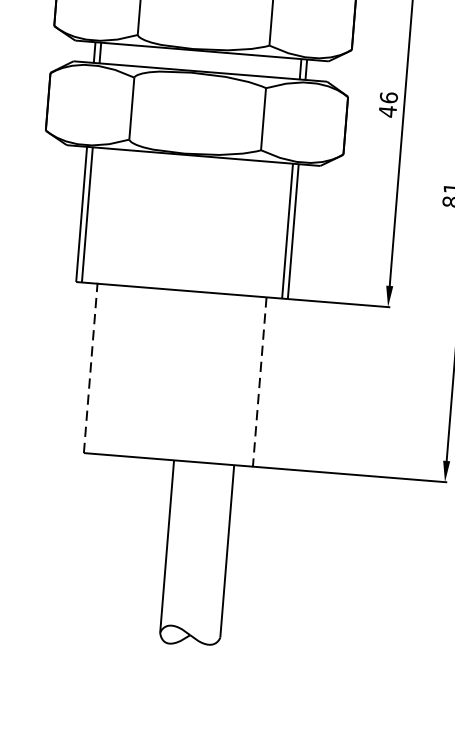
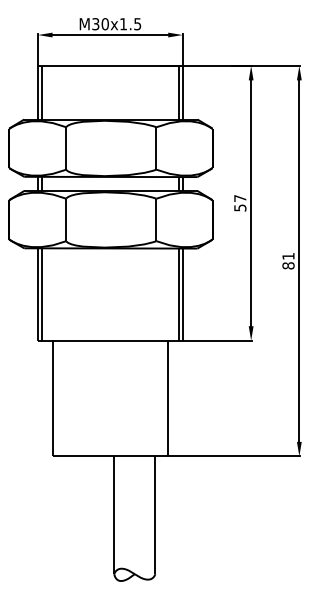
text: (388, 103) -> (240, 202), 46 -> 57
line: (90, 366) -> (52, 397), dashed -> solid
line: (260, 382) -> (168, 398), dashed -> solid

